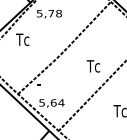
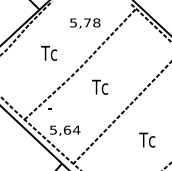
text: (49, 14) -> (85, 23), moved
text: (23, 39) -> (49, 53), moved
text: (93, 65) -> (100, 86), moved

